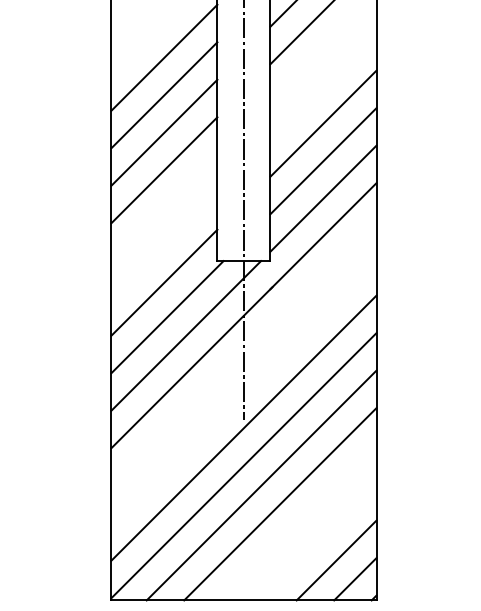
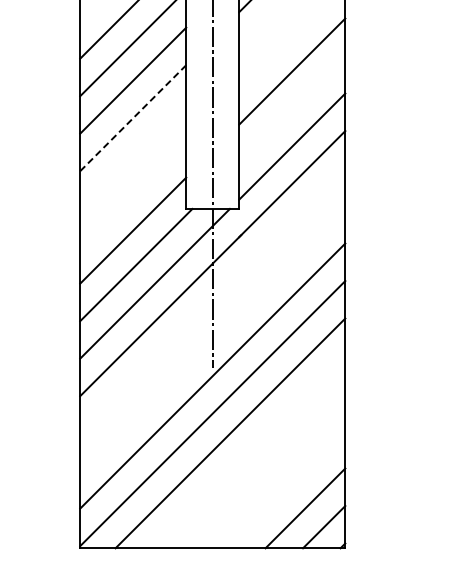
line: (323, 161) -> (292, 109), removed
line: (164, 170) -> (133, 118), solid -> dashed
line: (280, 504) -> (249, 452), removed

